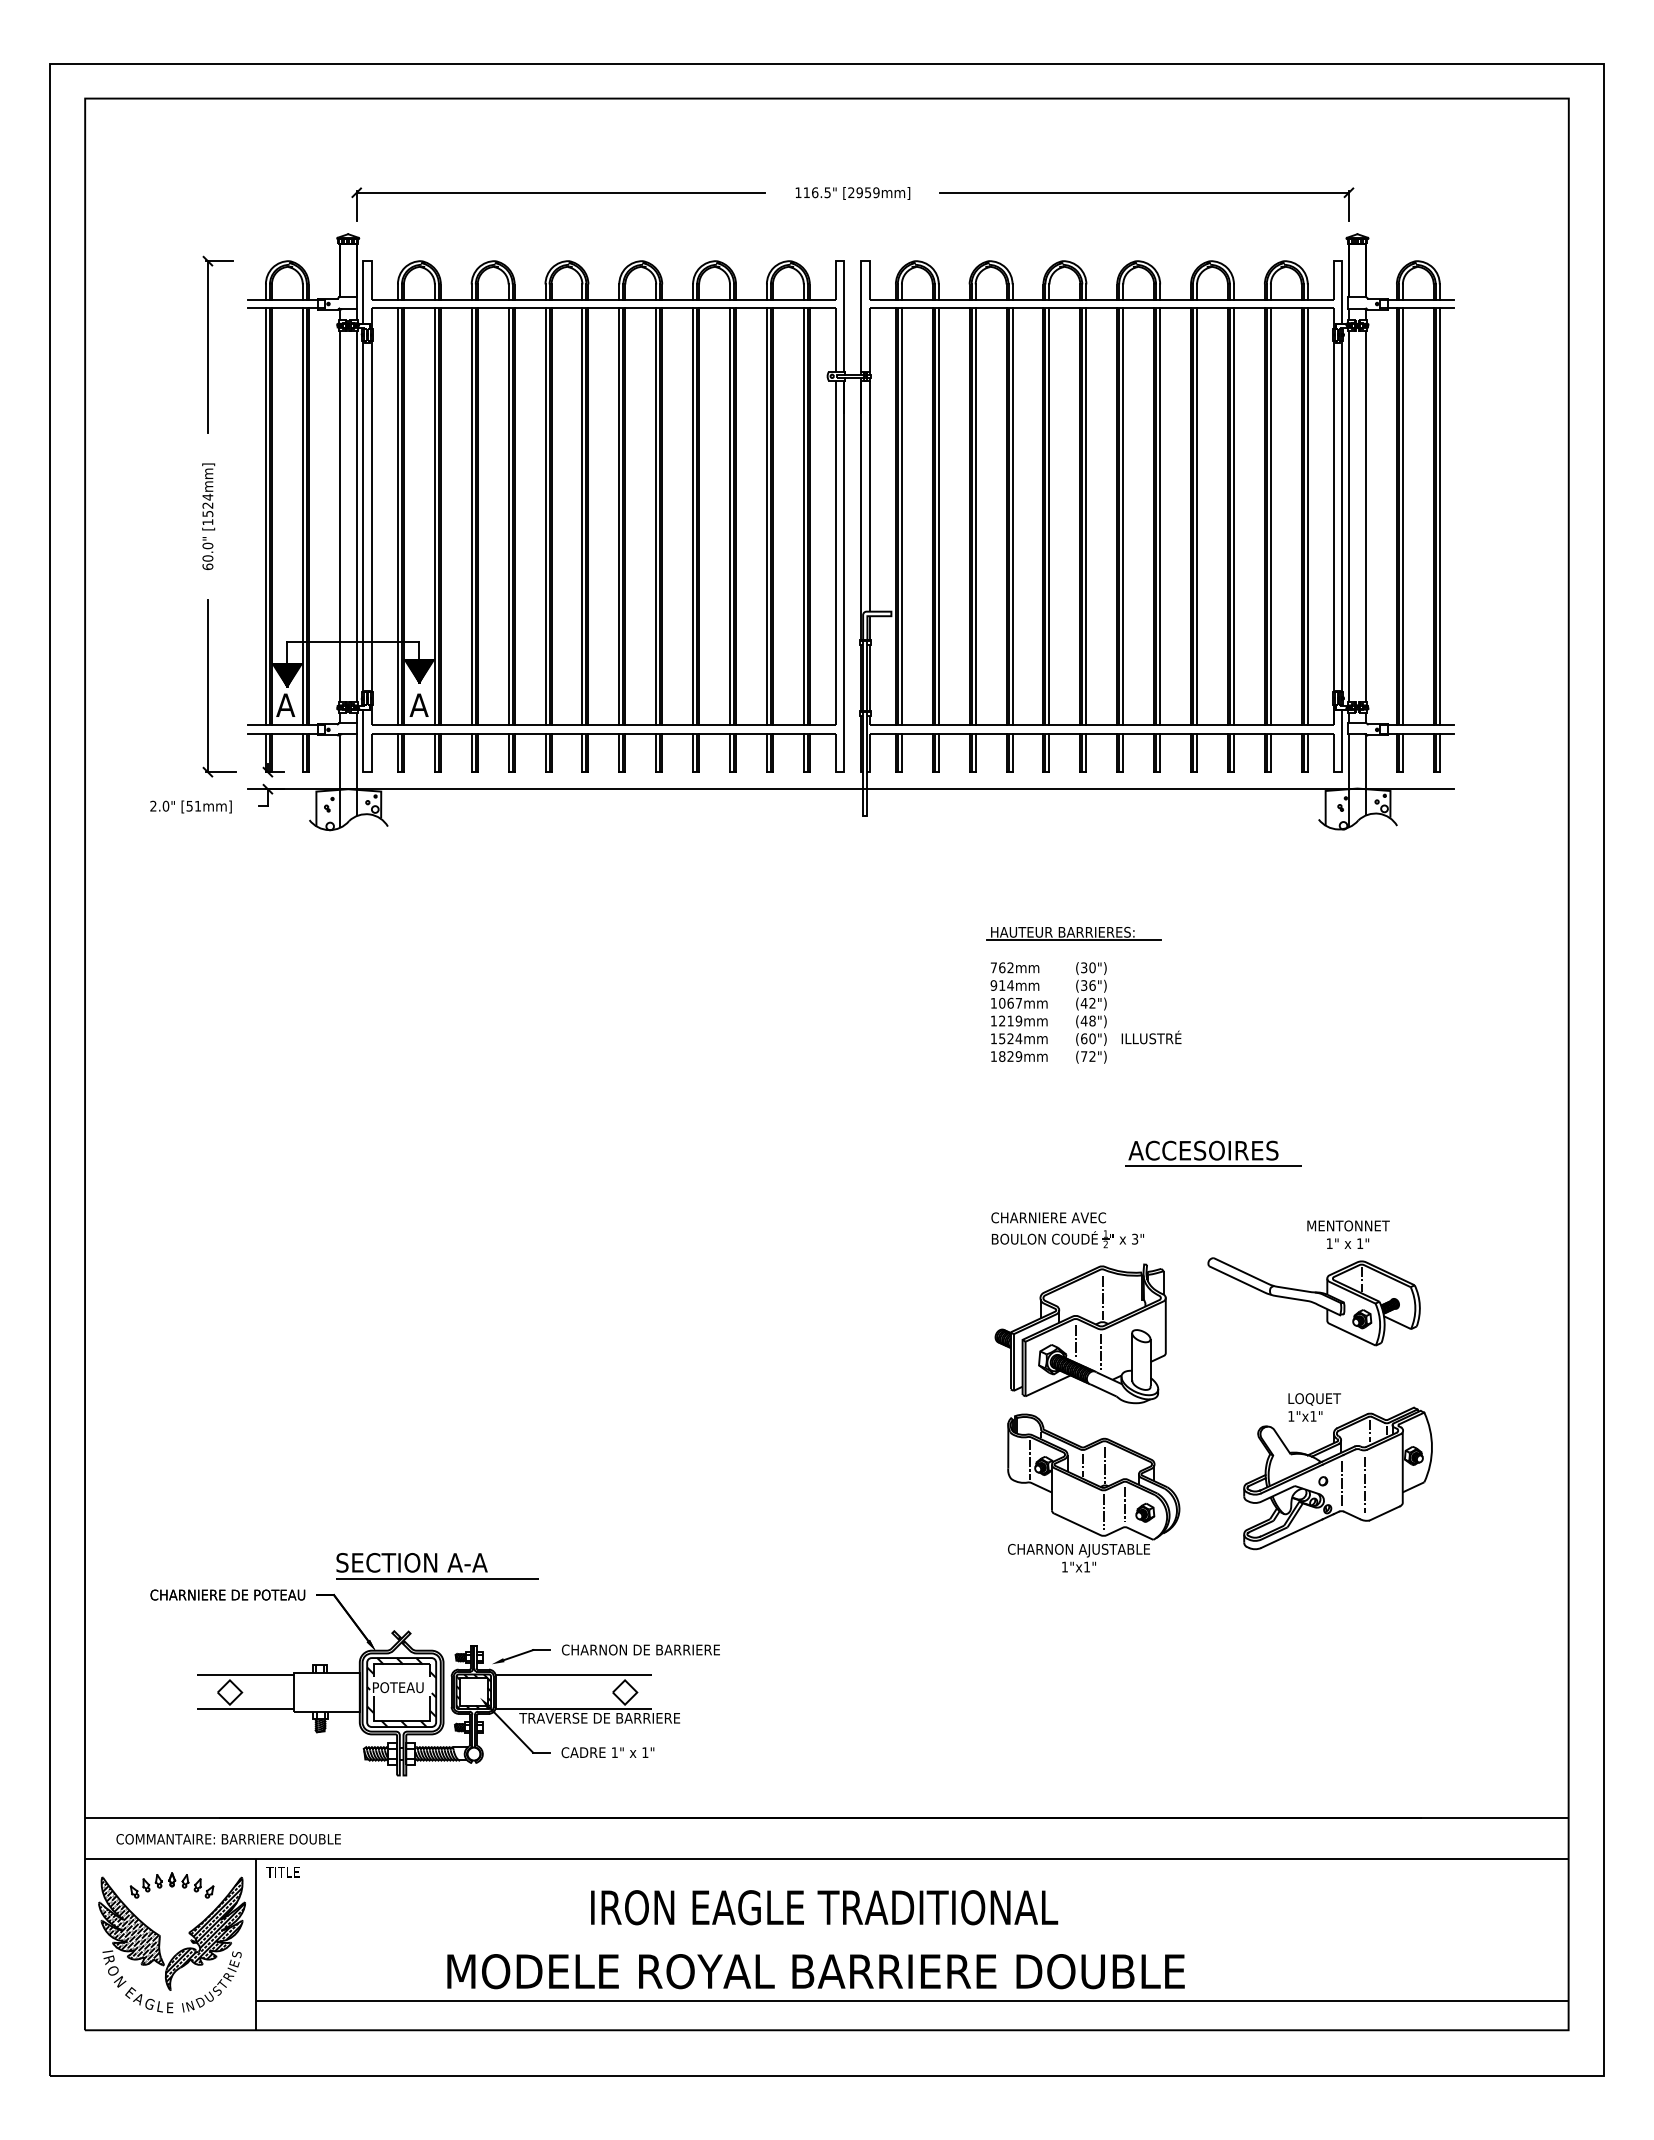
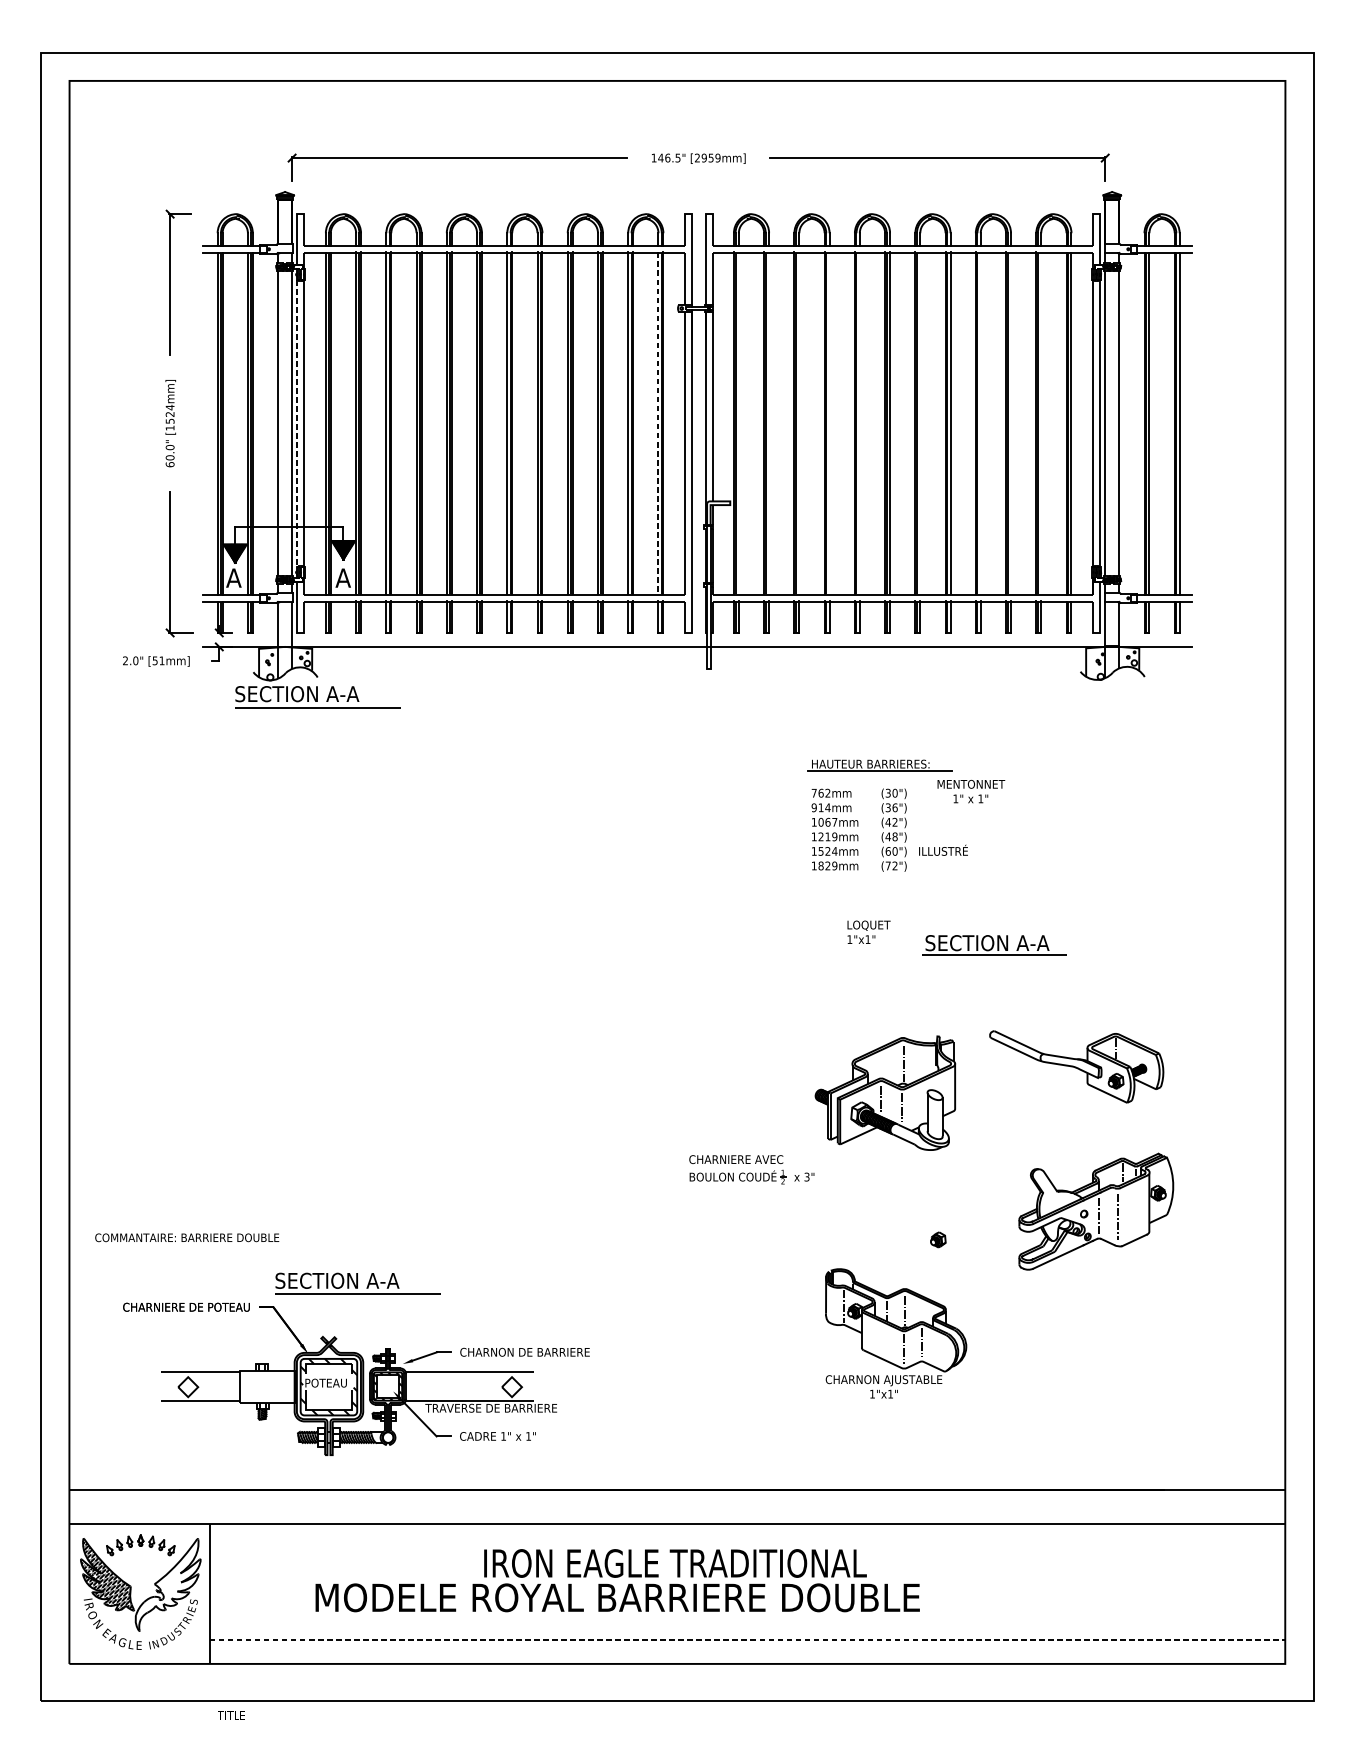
text: (806, 192) -> (660, 157), 116.5" -> 146.5"
line: (803, 516) -> (658, 423), solid -> dashed
line: (901, 516) -> (738, 423), removed
line: (938, 516) -> (768, 423), removed
line: (975, 516) -> (799, 423), removed
line: (1012, 516) -> (829, 423), removed
line: (1049, 516) -> (859, 423), removed
line: (1123, 516) -> (920, 423), removed
line: (1197, 516) -> (981, 423), removed
line: (1233, 516) -> (1010, 423), removed
line: (1270, 516) -> (1040, 423), removed
line: (363, 517) -> (297, 424), solid -> dashed
part: (388, 850) -> (318, 697), added
text: (1204, 1150) -> (986, 942), ACCESOIRES -> SECTION A-A
part: (1067, 1230) -> (751, 1169), moved
text: (1348, 1234) -> (971, 791), moved
text: (1314, 1407) -> (868, 932), moved
part: (1093, 1492) -> (895, 1333), moved
text: (228, 1839) -> (187, 1237), moved
text: (282, 1872) -> (231, 1715), moved
hatch: (205, 1933) -> (168, 1584), removed
text: (815, 1971) -> (617, 1597), moved
line: (912, 2001) -> (747, 1640), solid -> dashed

